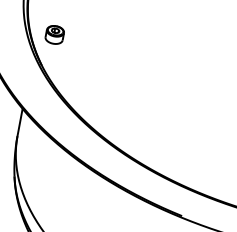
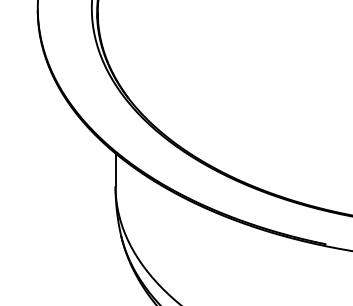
part: (54, 34) -> (136, 59), removed

